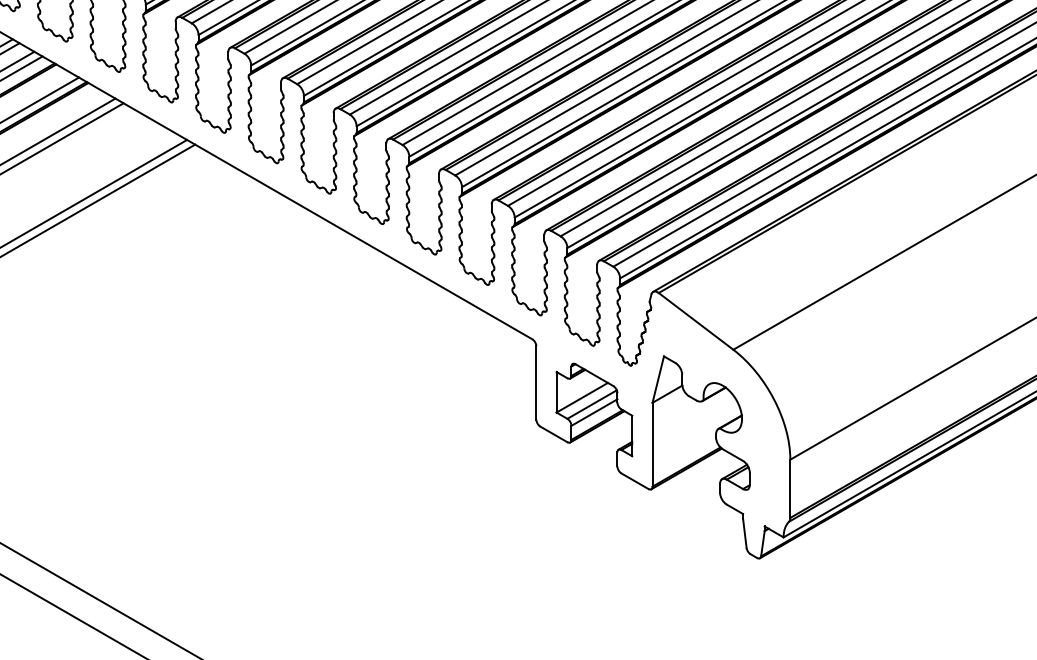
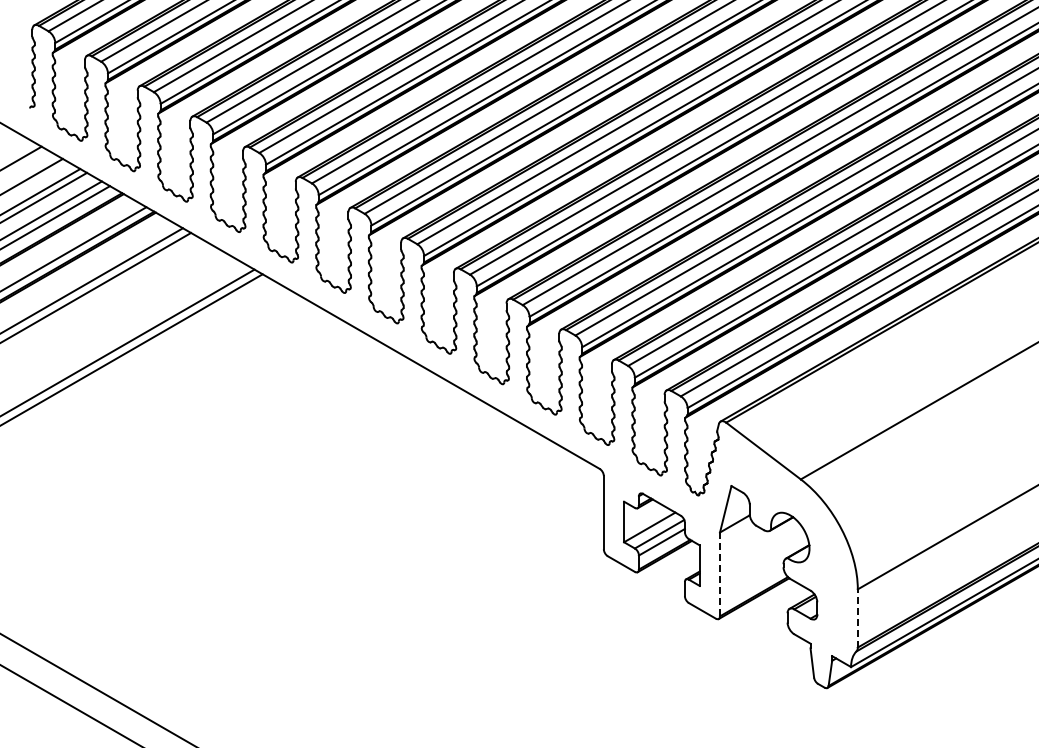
line: (653, 444) -> (720, 574), solid -> dashed
line: (790, 487) -> (857, 617), solid -> dashed

